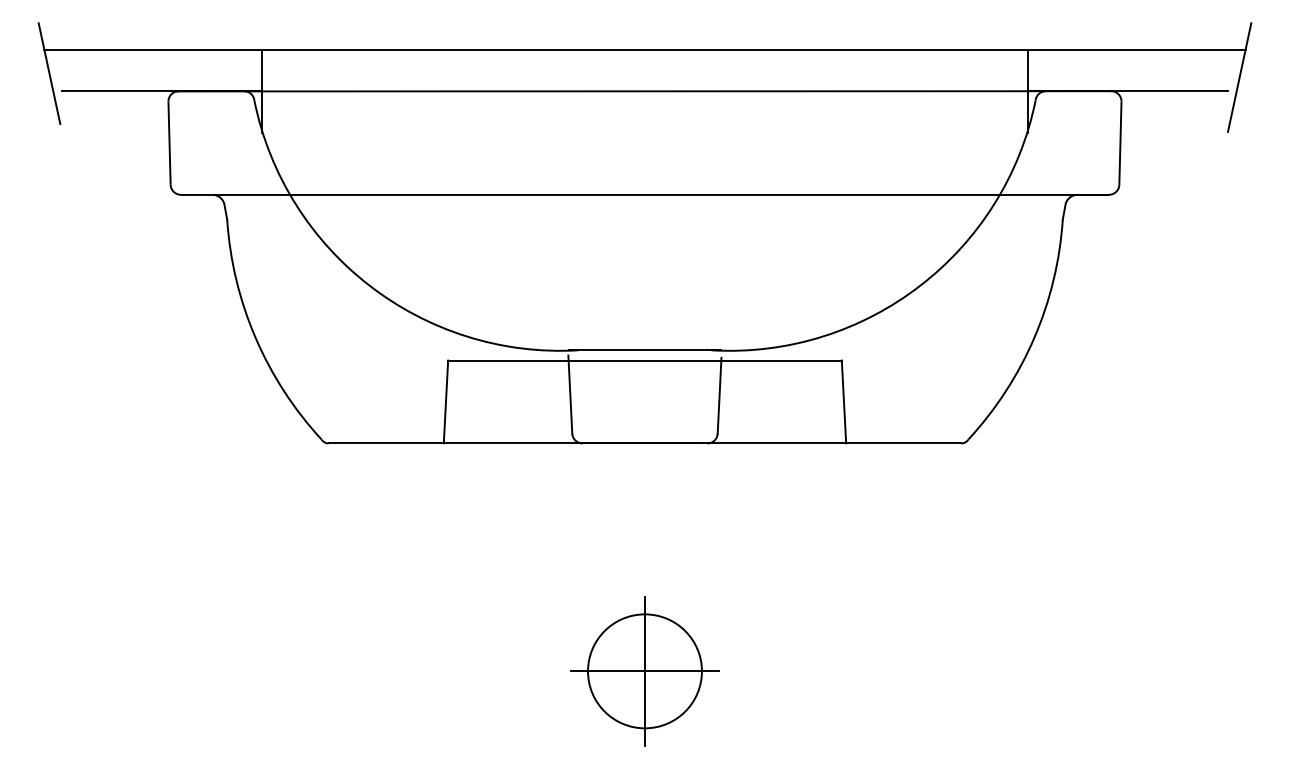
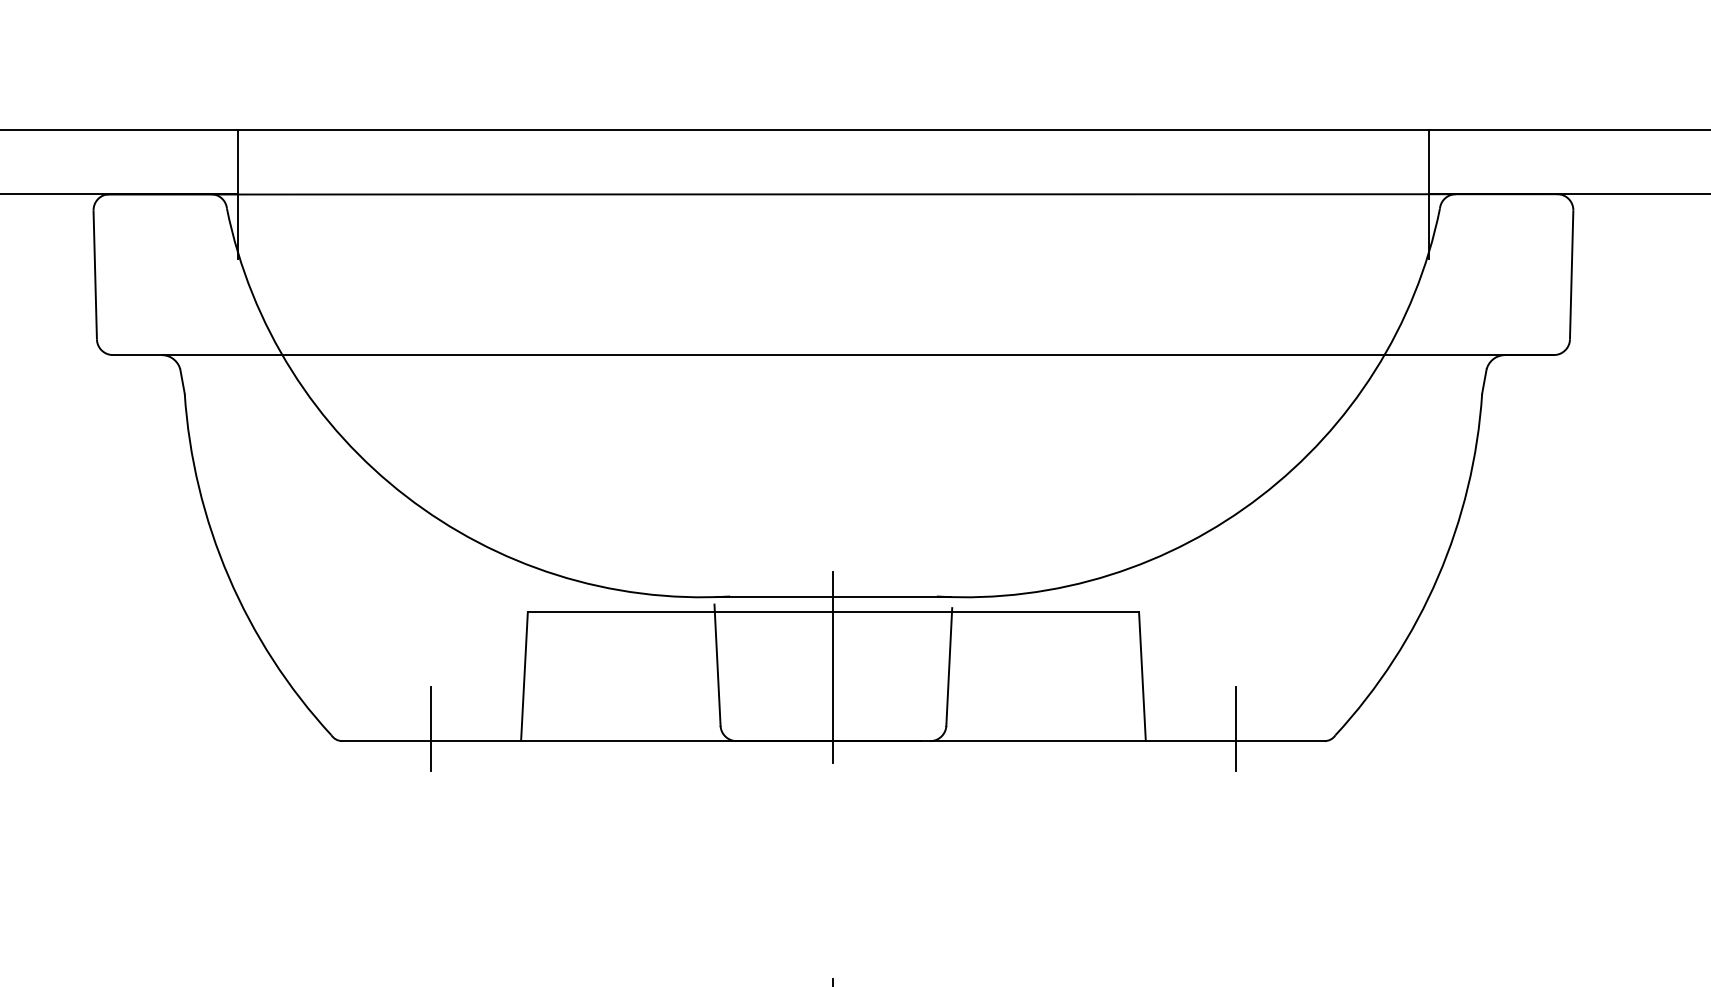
line: (644, 395) -> (832, 666), added
line: (386, 435) -> (432, 728), added
line: (903, 435) -> (1234, 728), added

